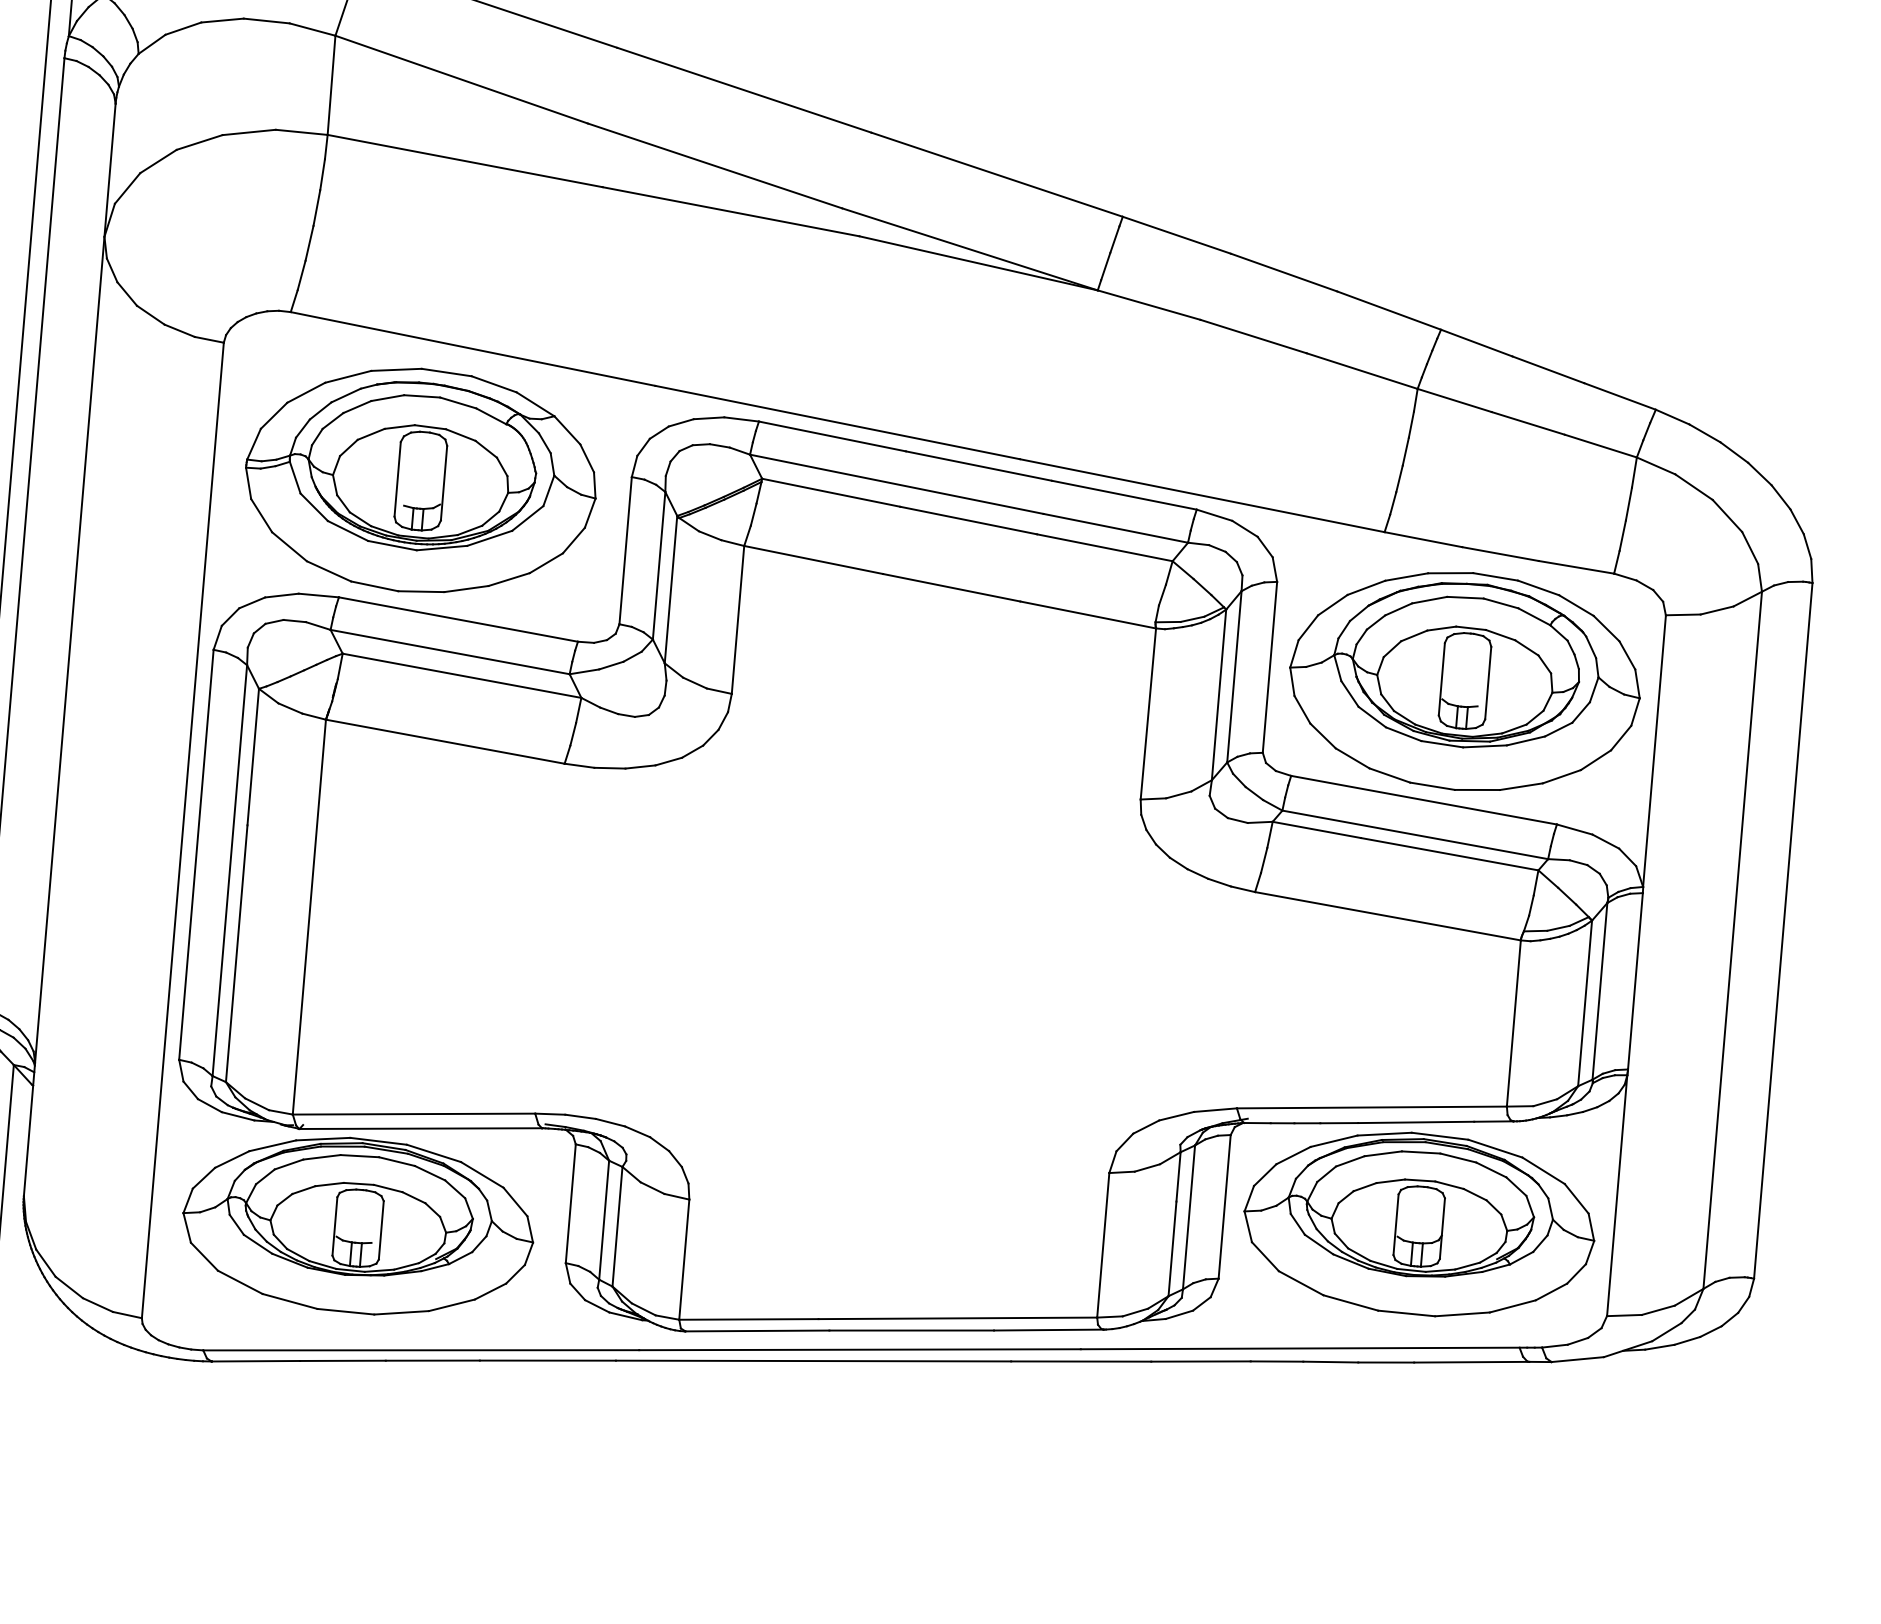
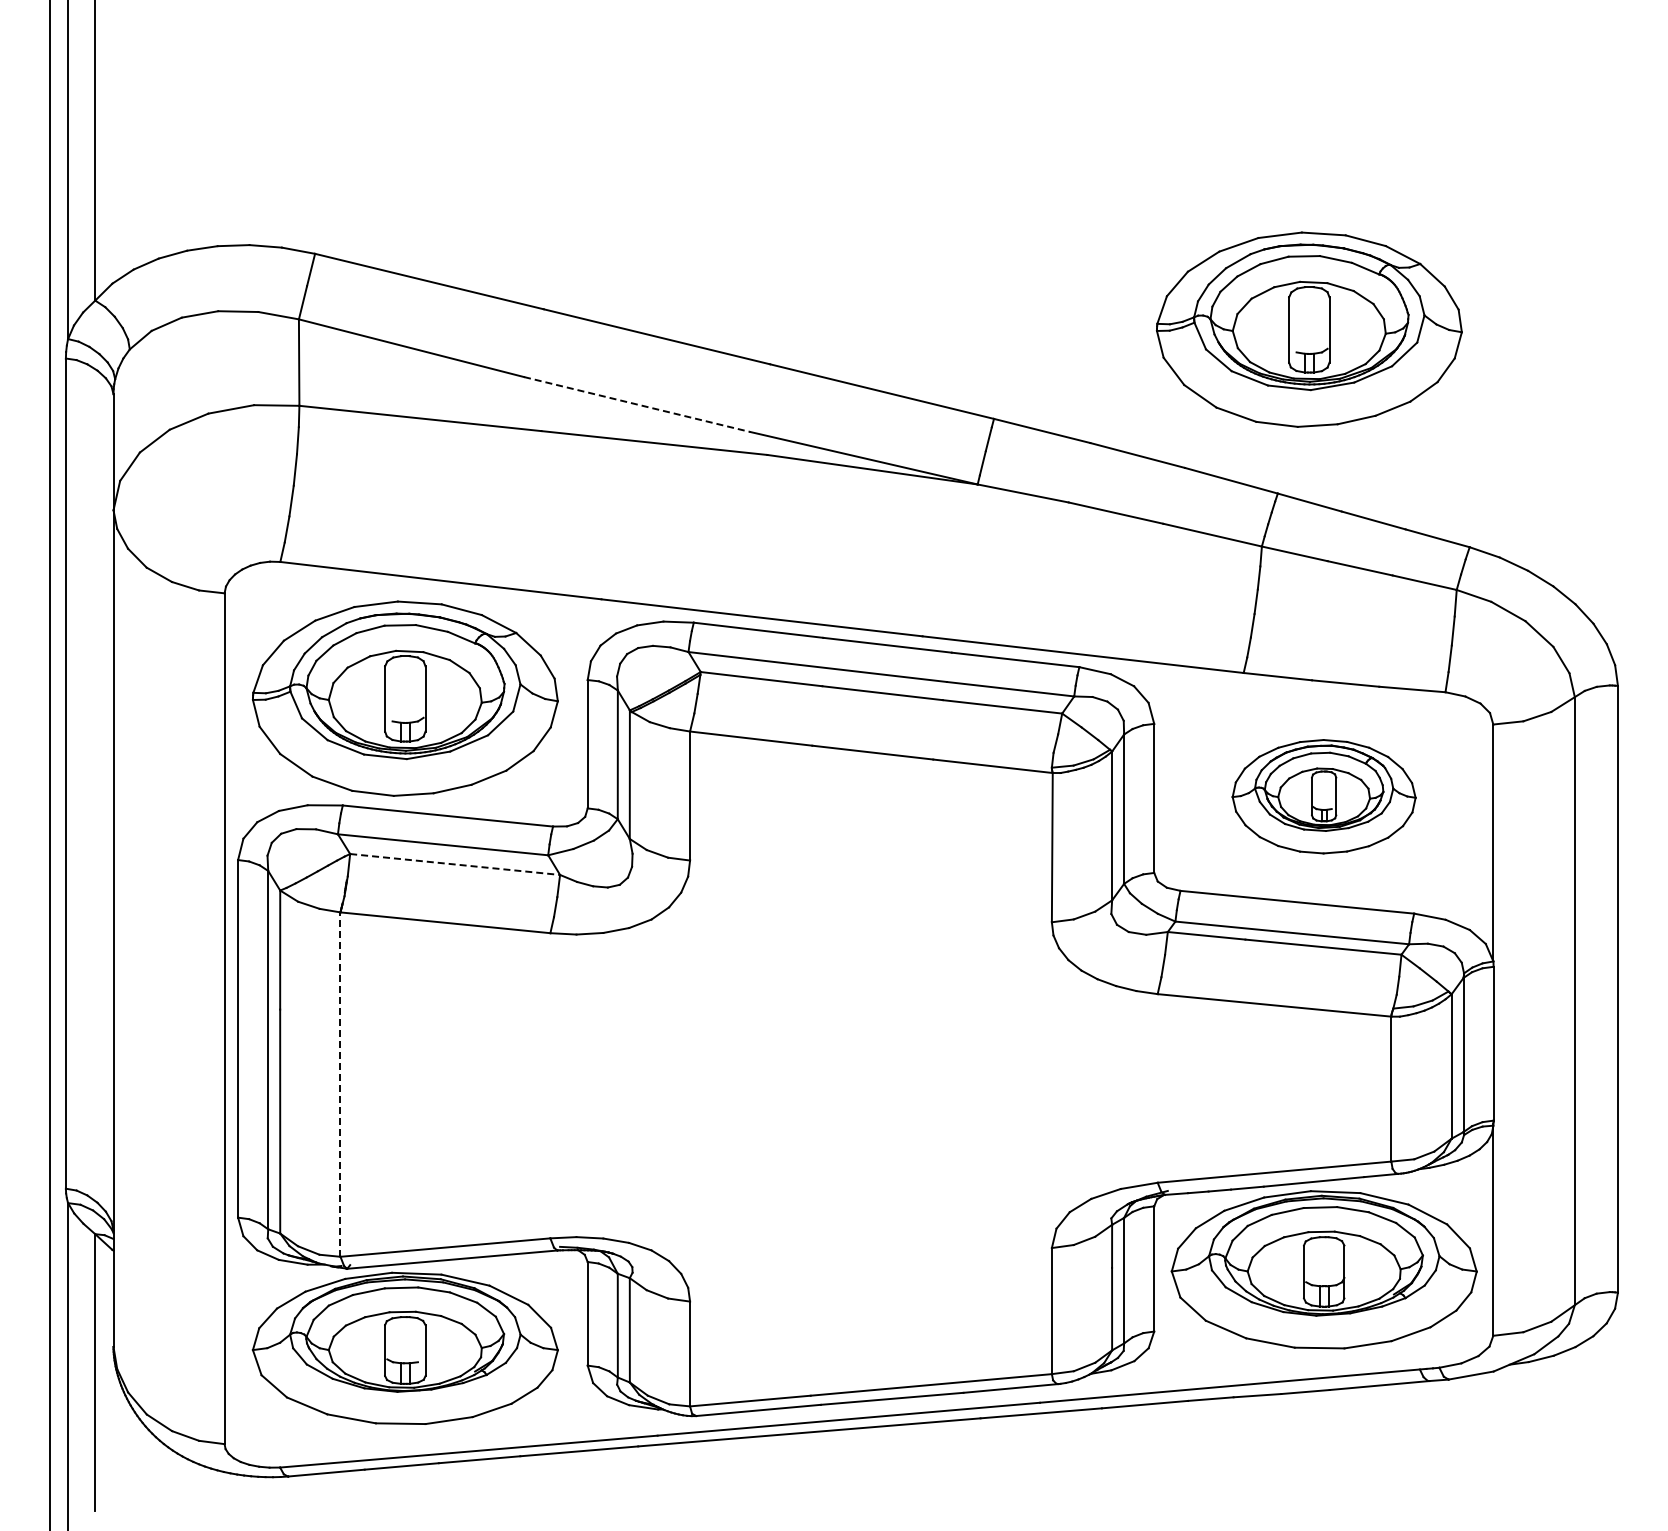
part: (1493, 144) -> (1309, 329), added
line: (715, 165) -> (637, 404), solid -> dashed
line: (462, 675) -> (455, 864), solid -> dashed
part: (1464, 681) -> (1323, 796), size x0.6
line: (309, 917) -> (340, 1084), solid -> dashed

